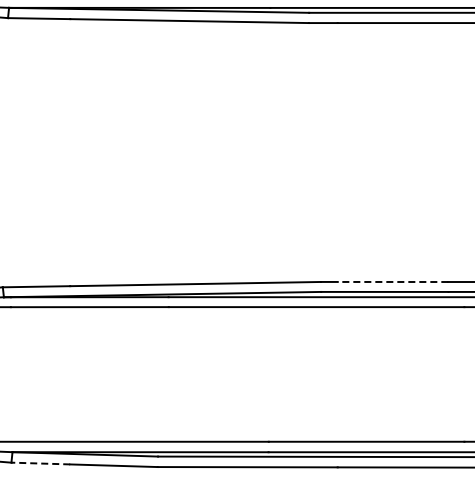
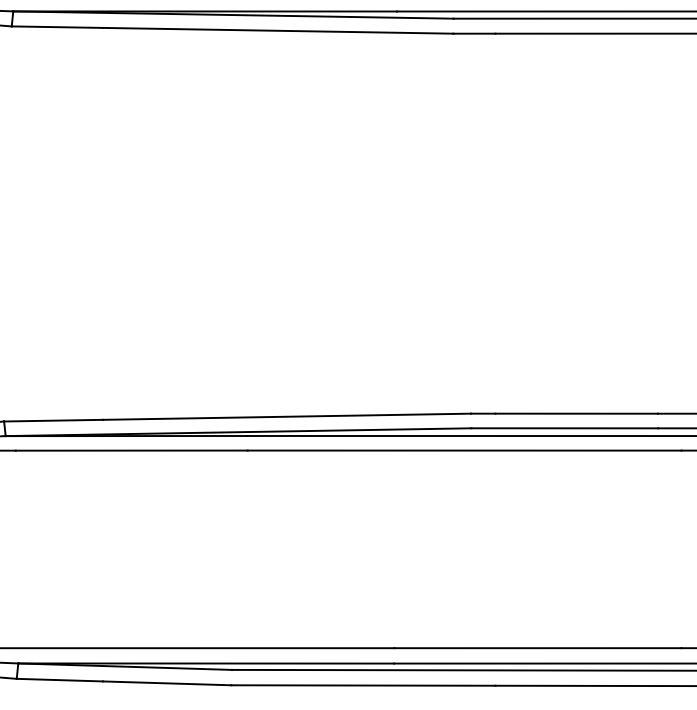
line: (392, 281) -> (575, 412), dashed -> solid
line: (40, 463) -> (59, 680), dashed -> solid

